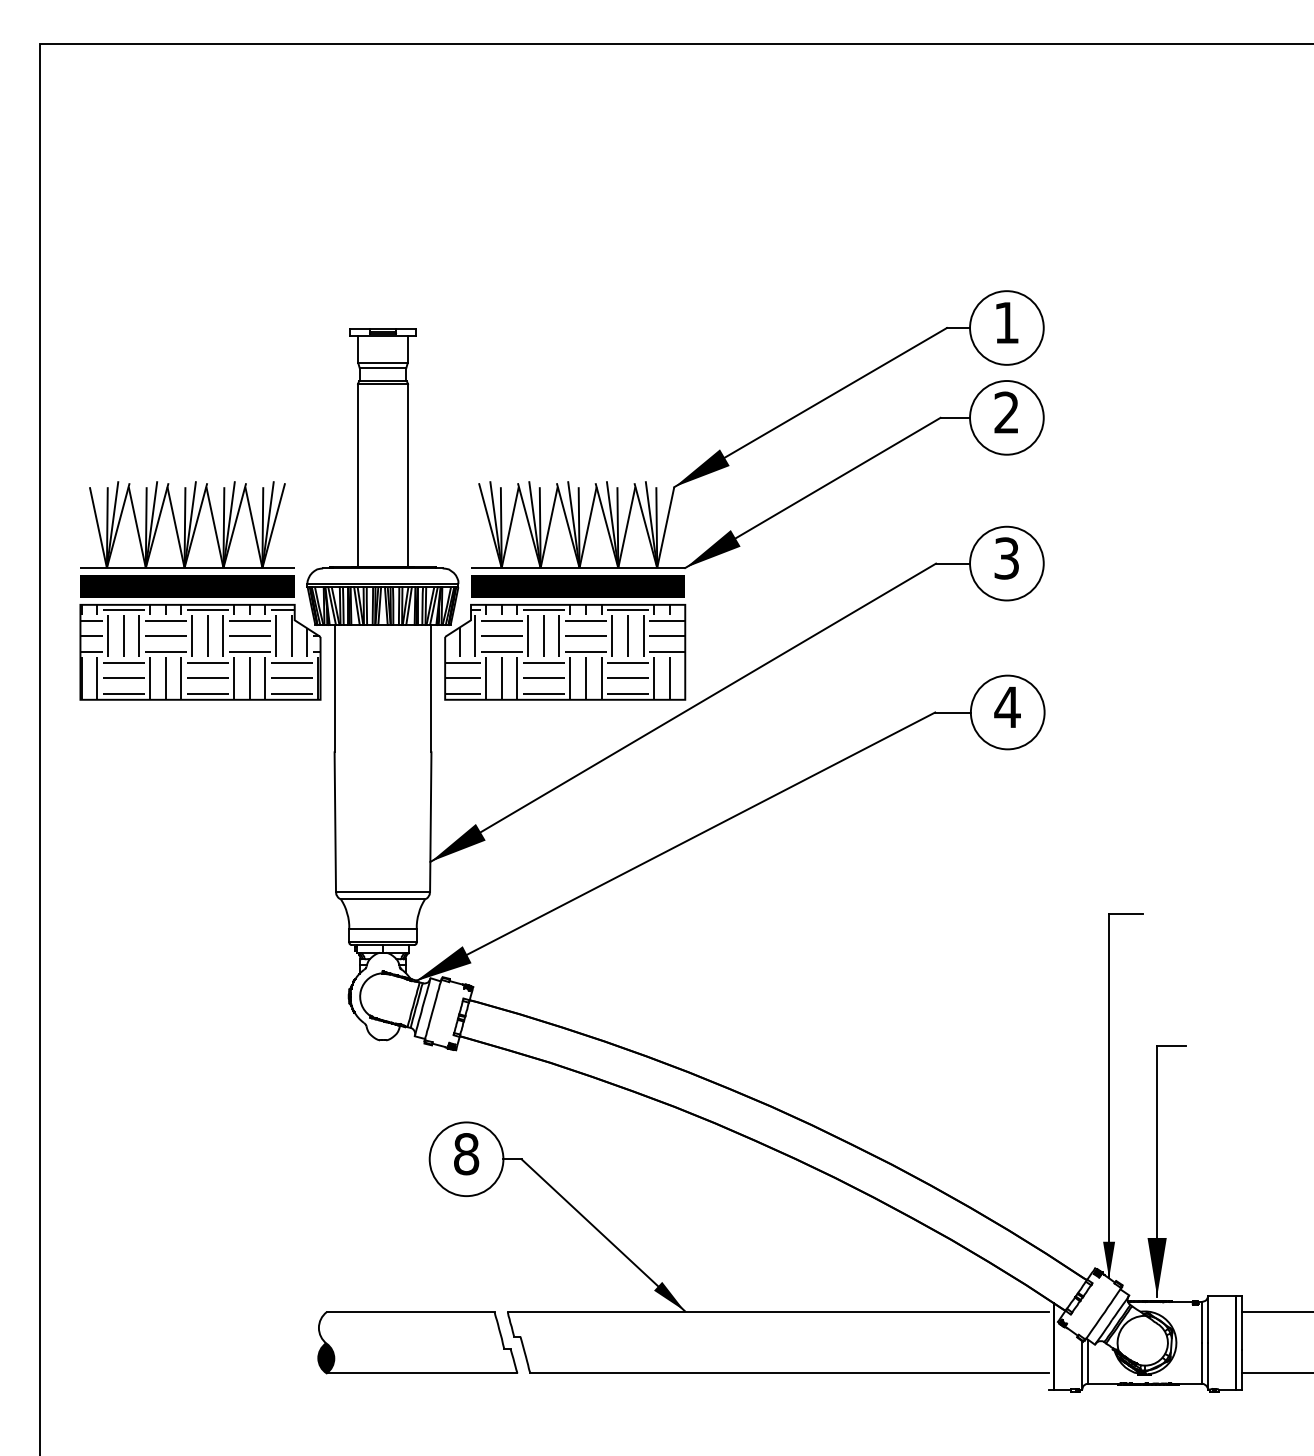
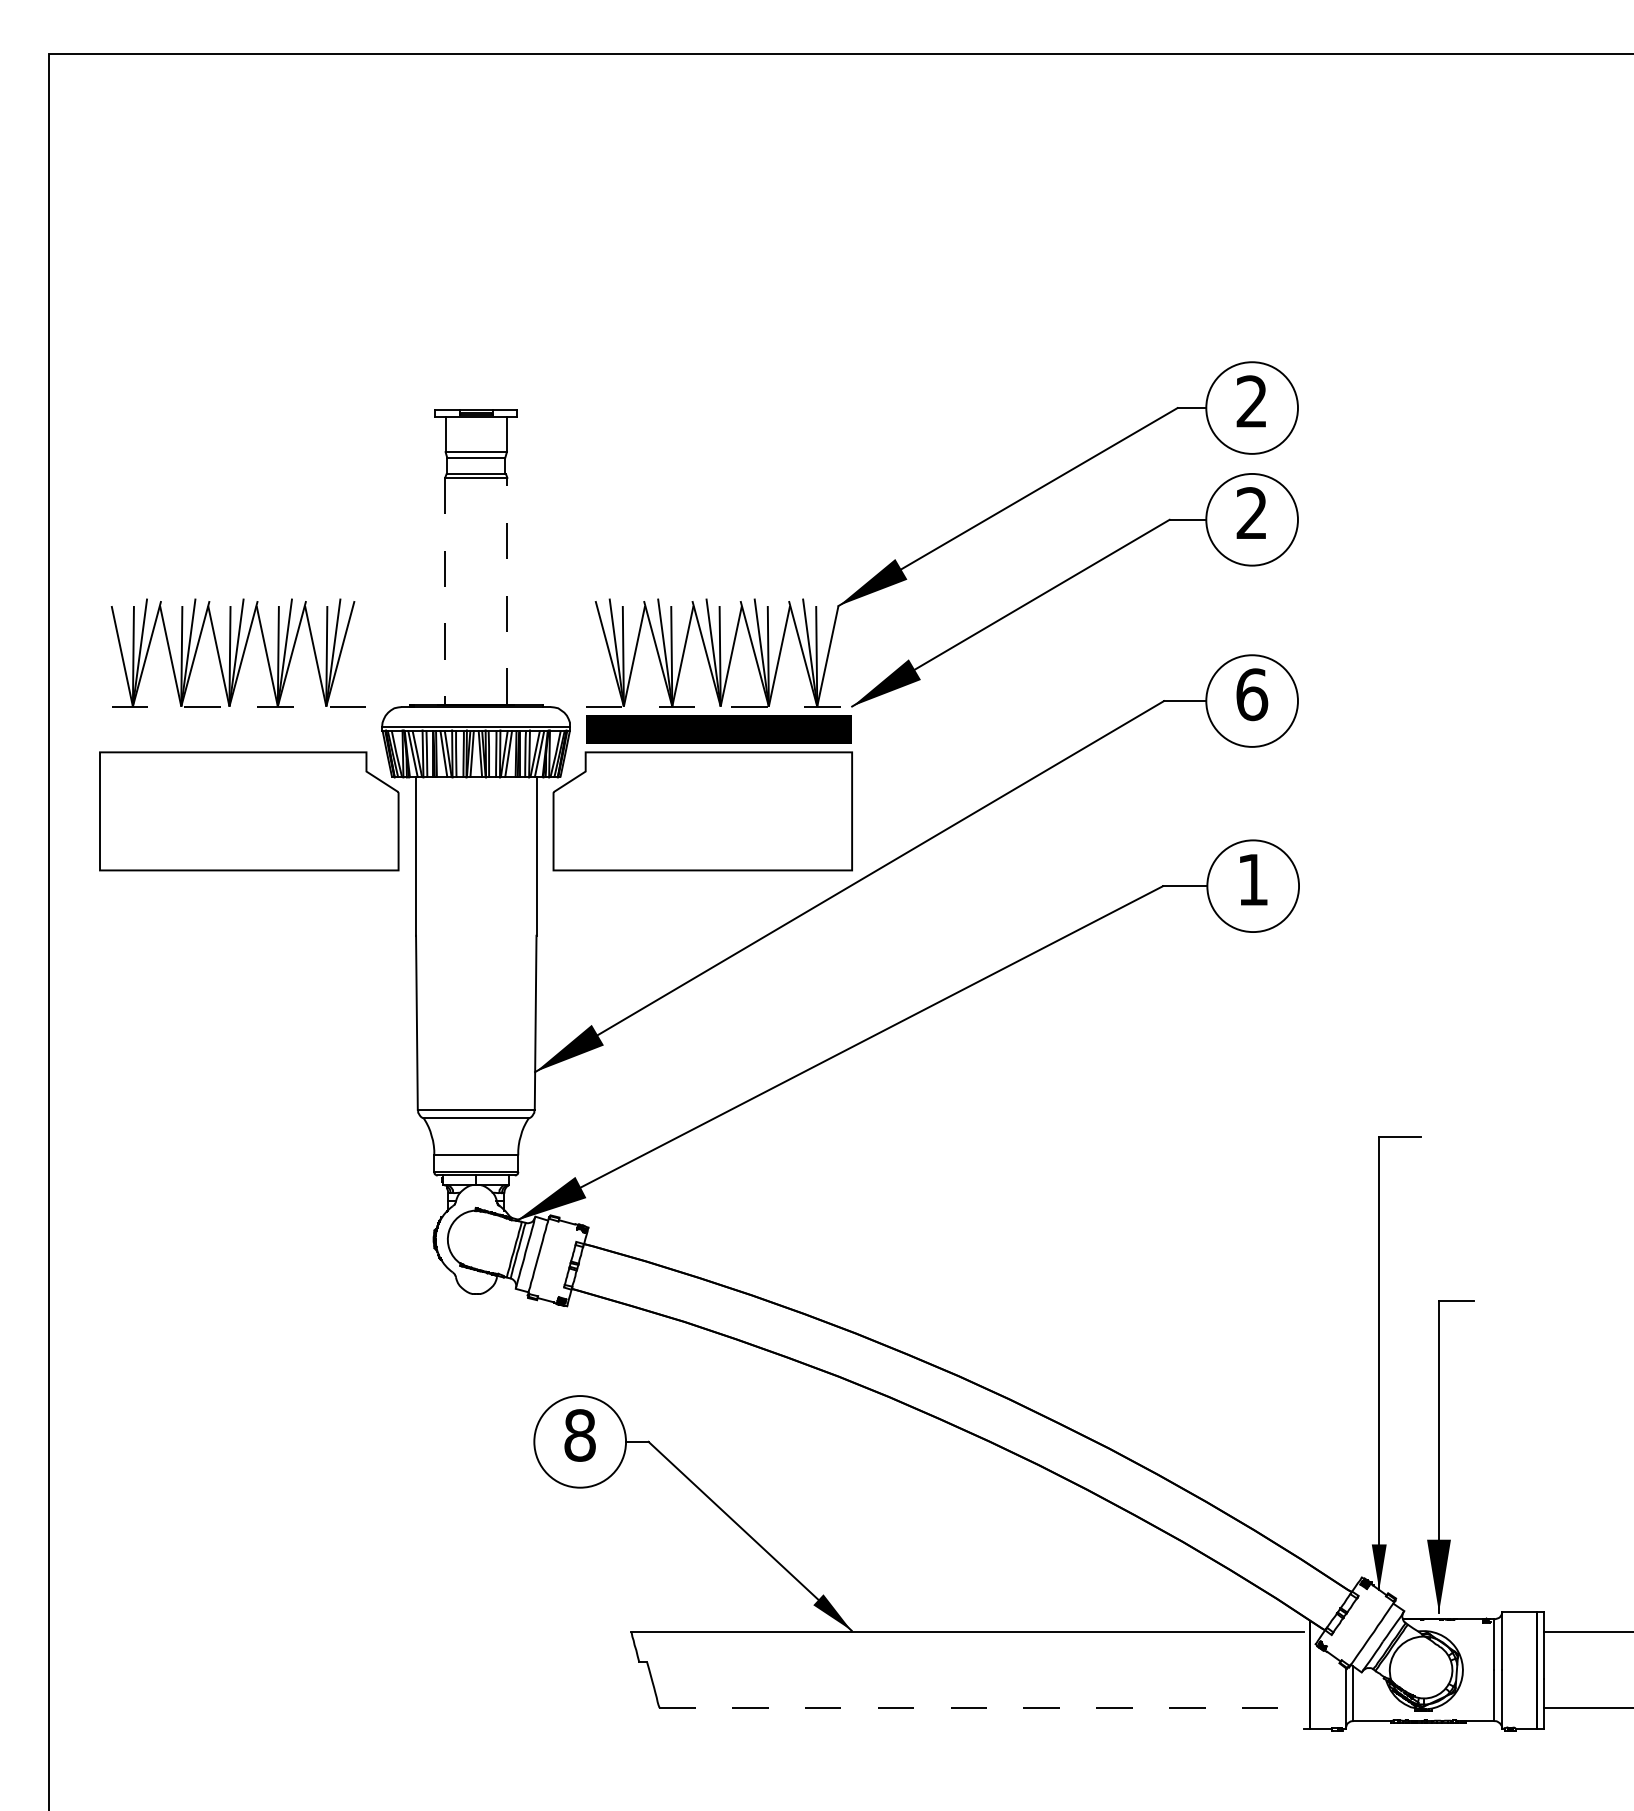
text: (1006, 322) -> (1251, 401), 1 -> 2
line: (358, 475) -> (445, 591), solid -> dashed
line: (408, 475) -> (507, 591), solid -> dashed
text: (1007, 558) -> (1252, 694), 3 -> 6
line: (187, 567) -> (232, 706), solid -> dashed
line: (578, 567) -> (719, 706), solid -> dashed
line: (187, 586) -> (232, 729), removed
hatch: (199, 652) -> (248, 811), removed
hatch: (564, 652) -> (702, 811), removed
text: (1007, 707) -> (1252, 879), 4 -> 1
part: (417, 1343) -> (519, 1670), removed
line: (790, 1373) -> (982, 1708), solid -> dashed

